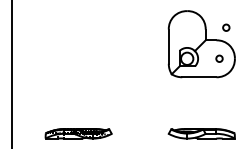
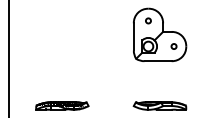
circle: (226, 27) -> (148, 20), moved

